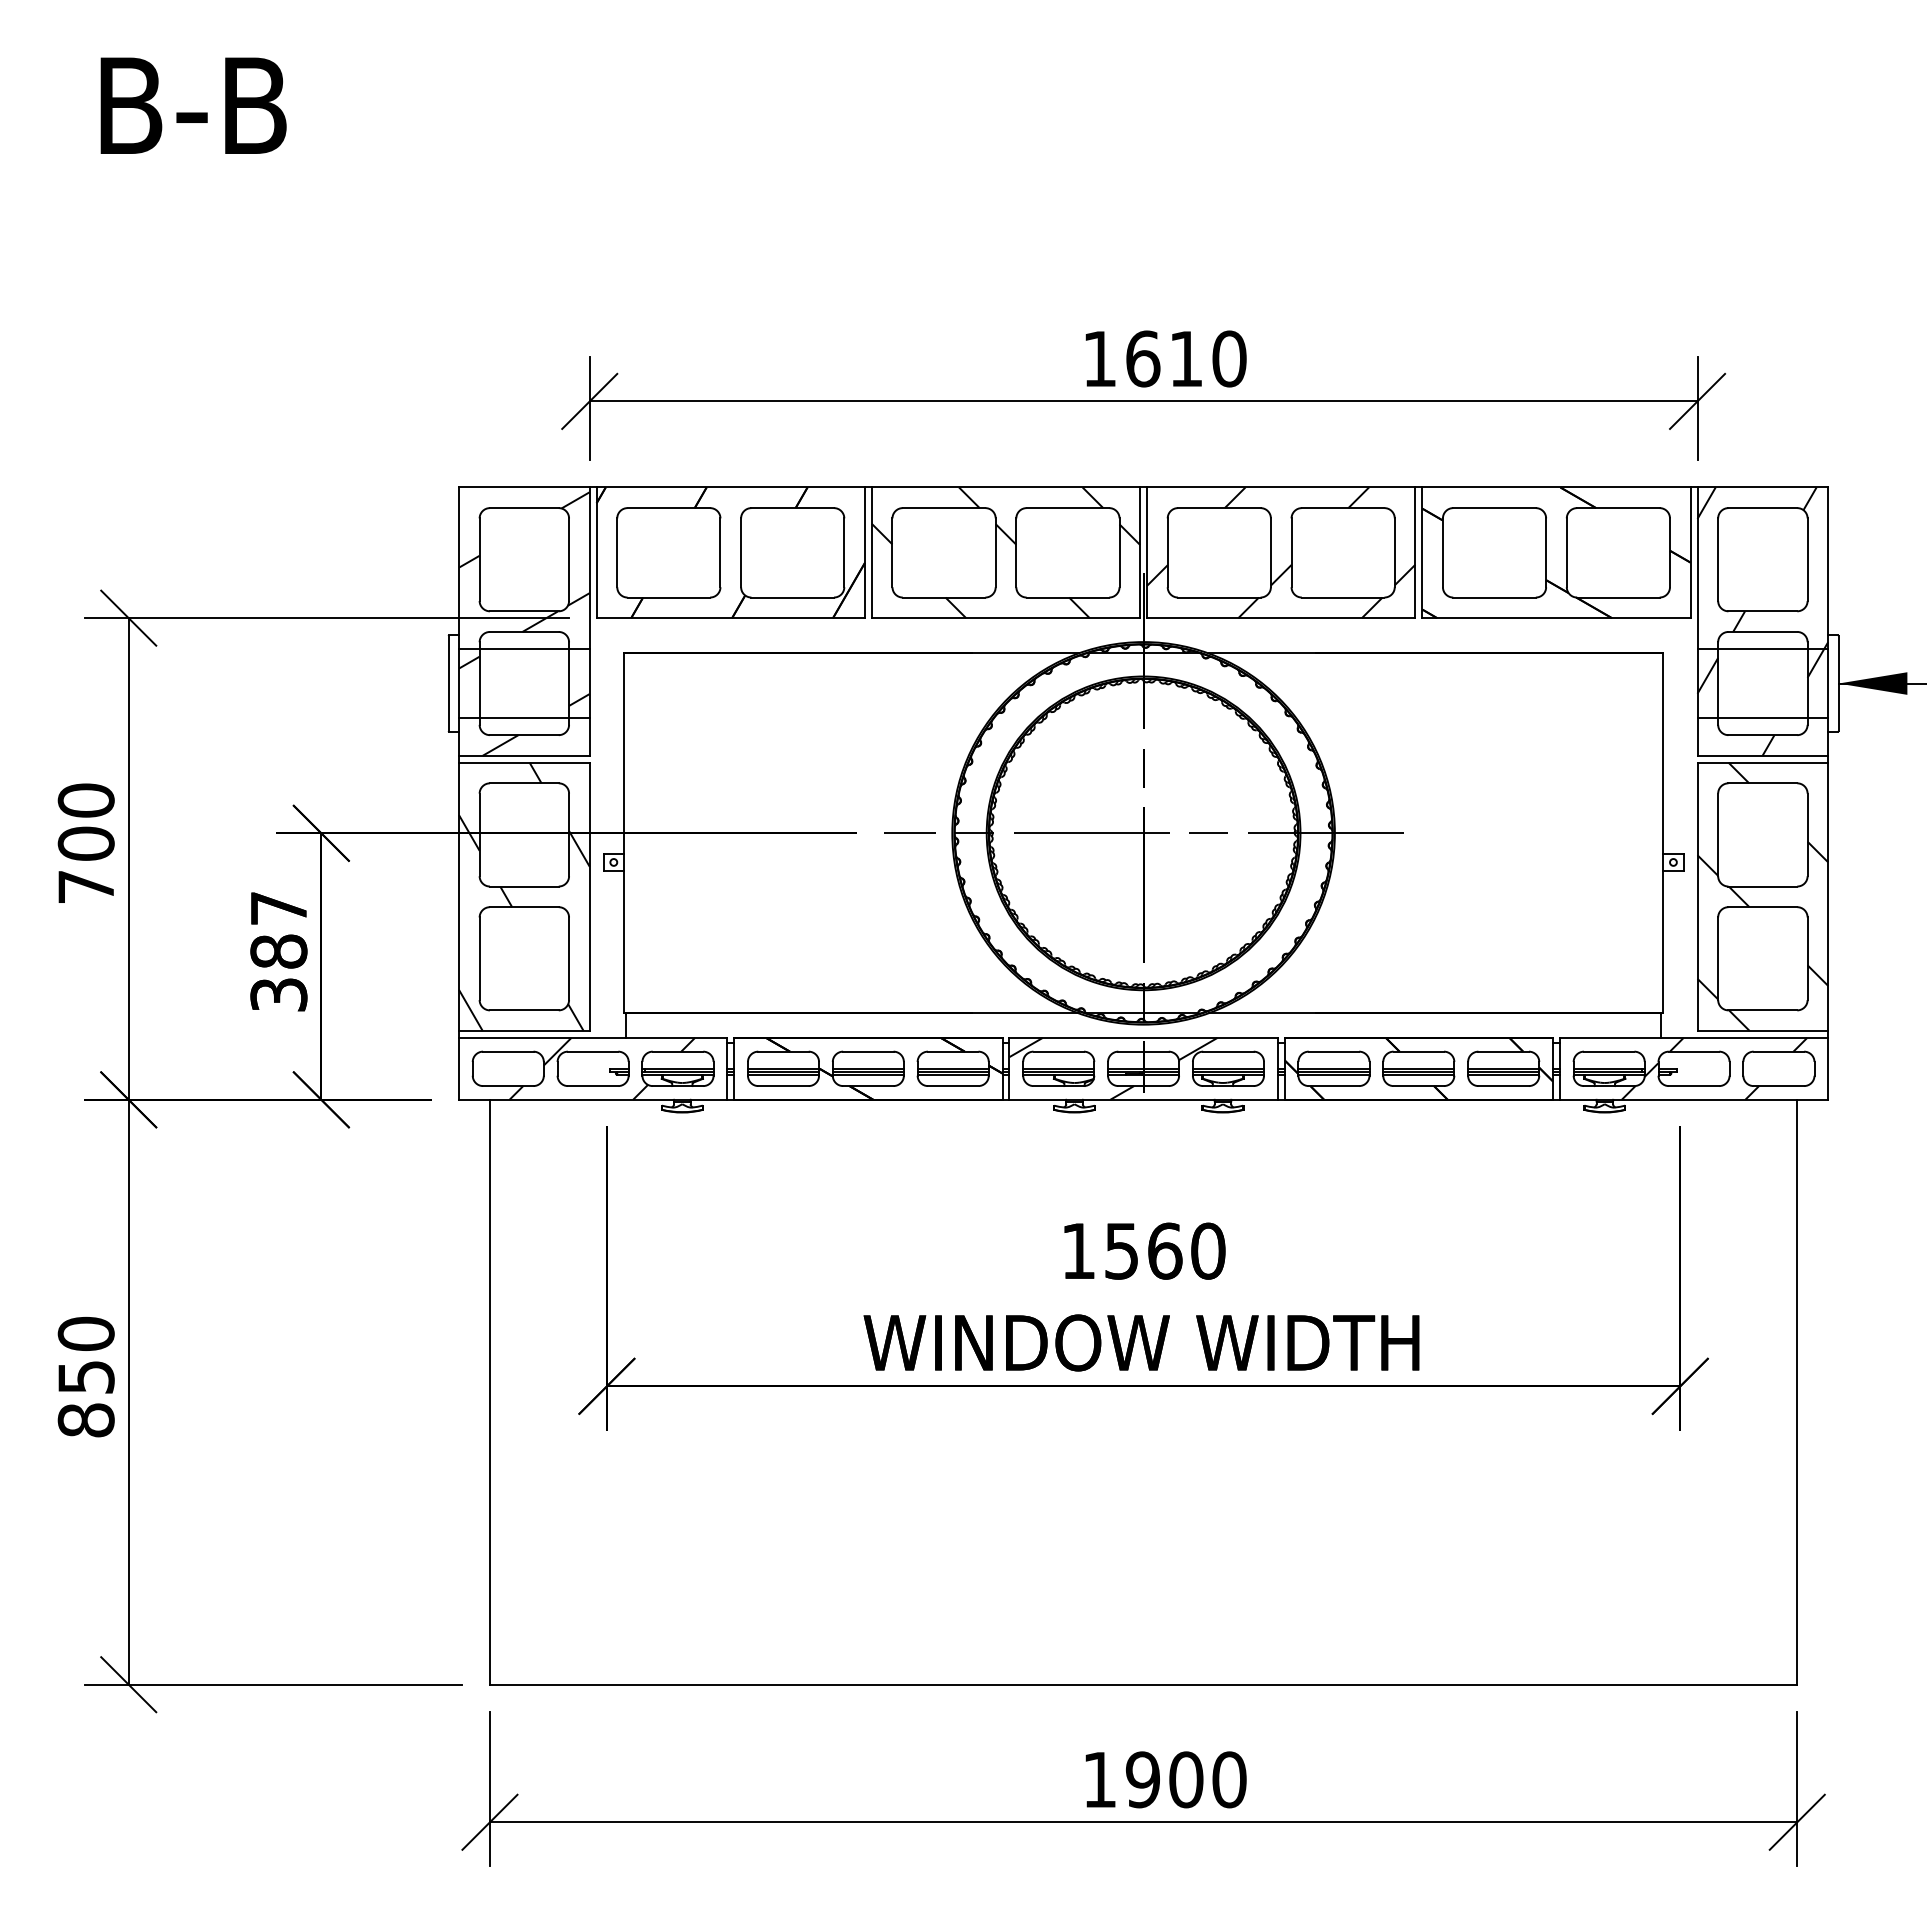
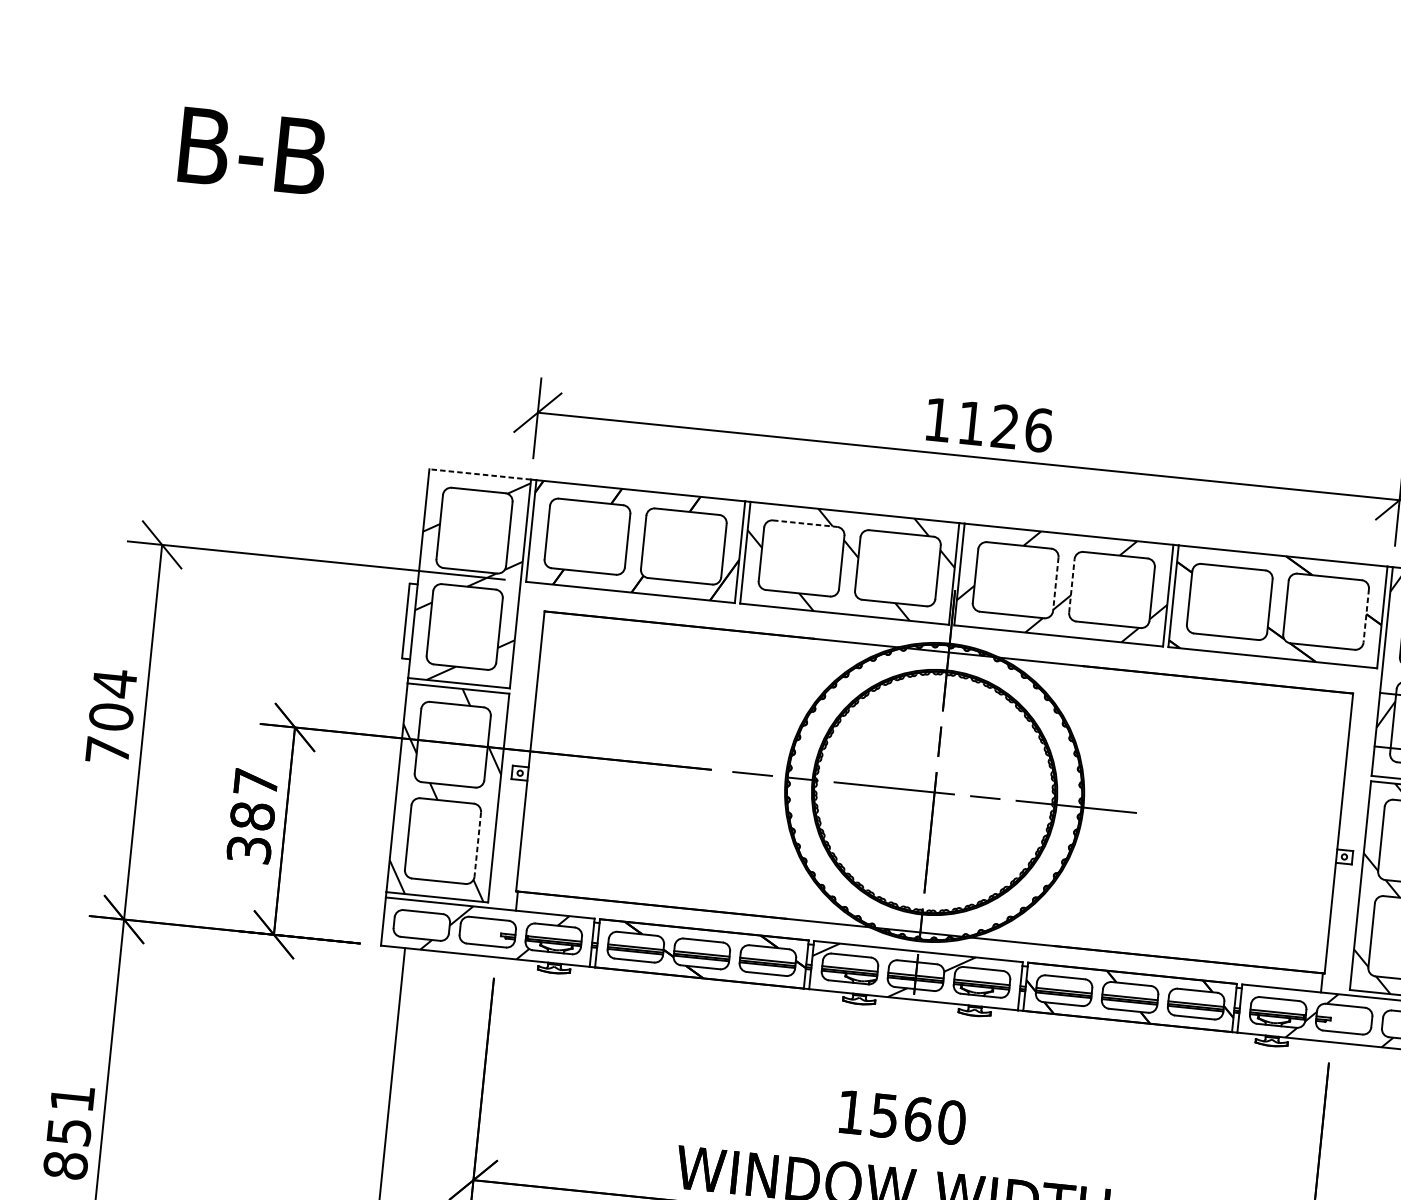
text: (1186, 358) -> (1005, 426), 1610 -> 1126
line: (523, 487) -> (479, 474), solid -> dashed
line: (944, 508) -> (805, 524), solid -> dashed
line: (1291, 552) -> (1071, 585), solid -> dashed
line: (1270, 553) -> (1055, 584), solid -> dashed
line: (1670, 553) -> (1366, 616), solid -> dashed
line: (524, 649) -> (467, 600), removed
line: (524, 717) -> (462, 653), removed
text: (85, 800) -> (114, 683), 700 -> 704
line: (569, 959) -> (478, 845), solid -> dashed
text: (85, 1333) -> (72, 1097), 850 -> 851

